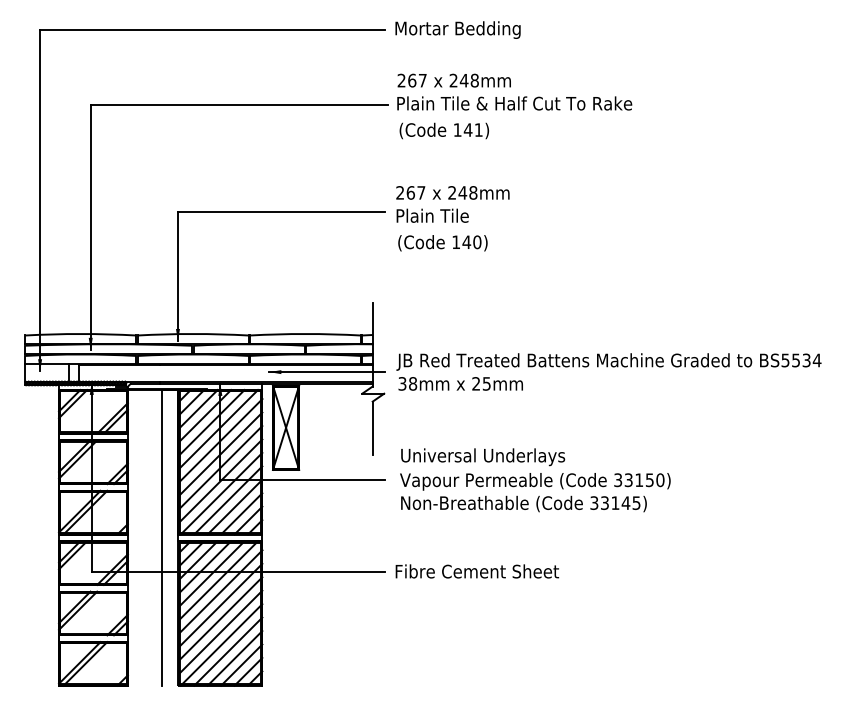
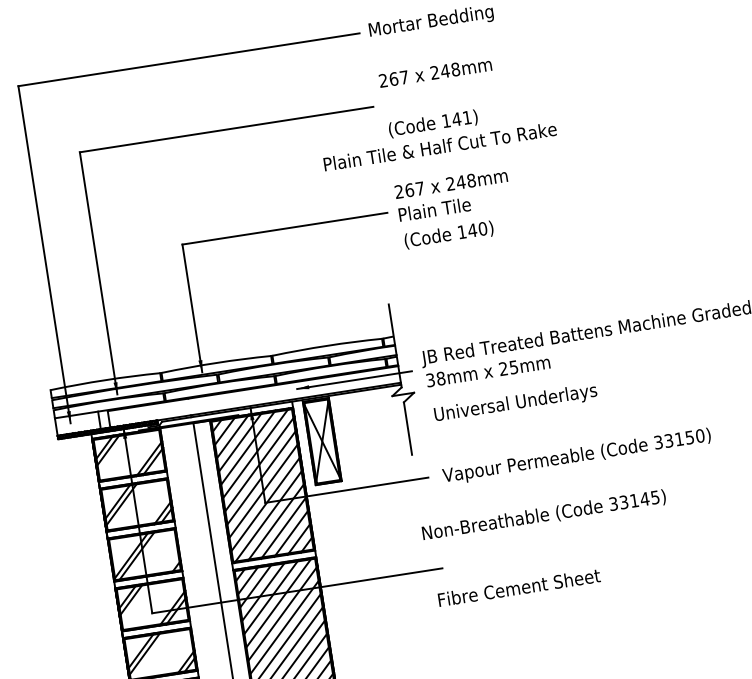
text: (514, 103) -> (440, 146), moved
text: (483, 457) -> (516, 404), moved
text: (523, 503) -> (543, 515), moved
text: (477, 571) -> (519, 587), moved

